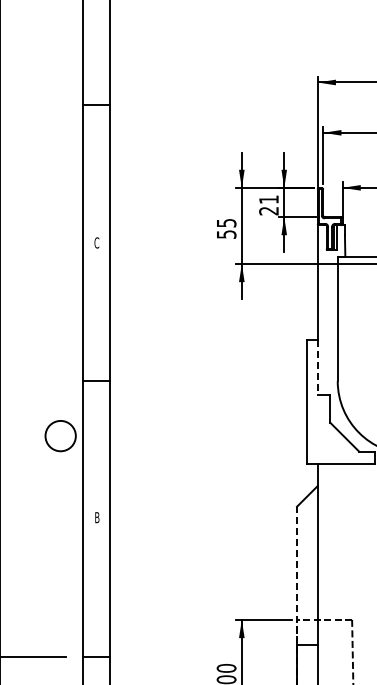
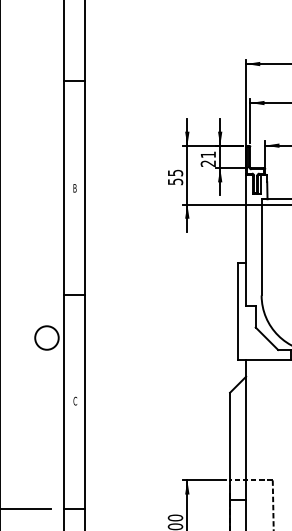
text: (96, 242) -> (74, 188), C -> B
line: (317, 367) -> (245, 284), dashed -> solid
text: (96, 517) -> (74, 401), B -> C
line: (297, 575) -> (230, 446), dashed -> solid

